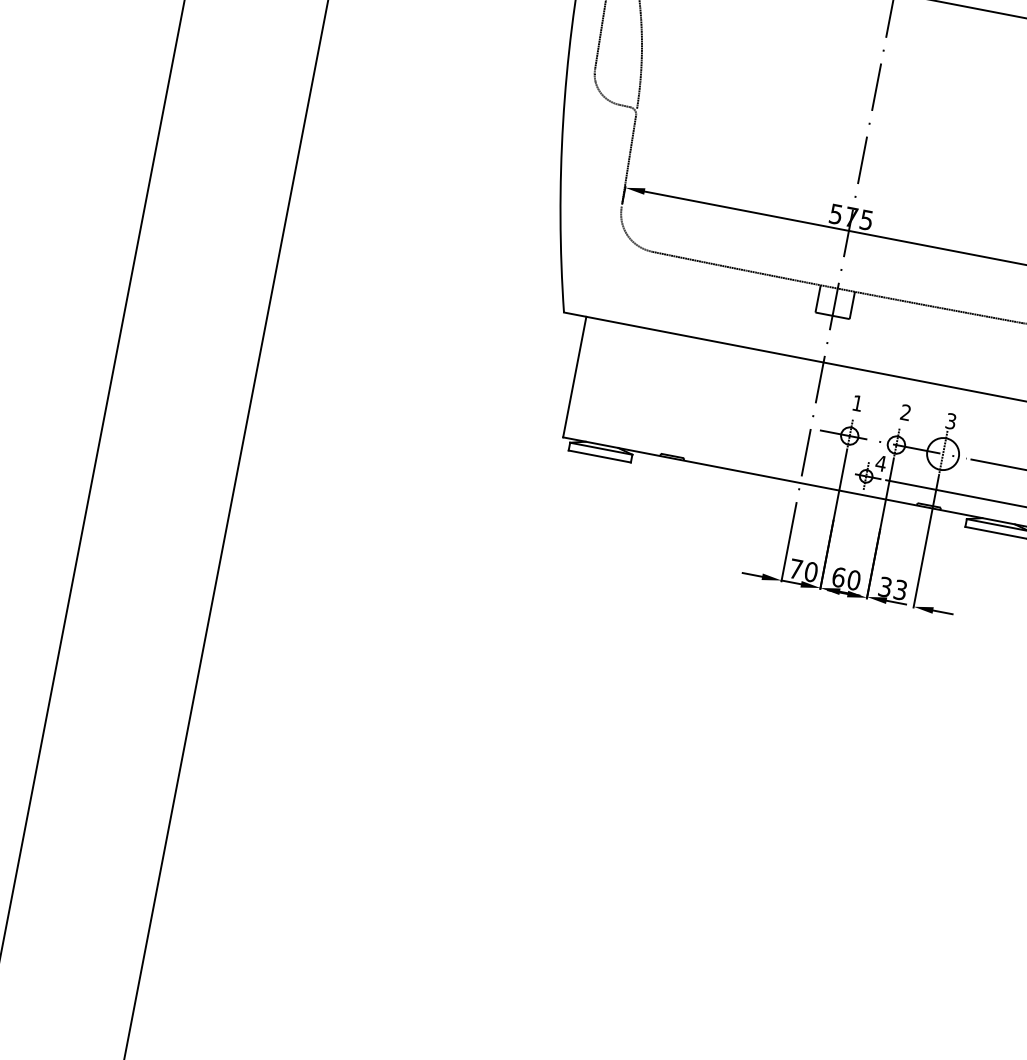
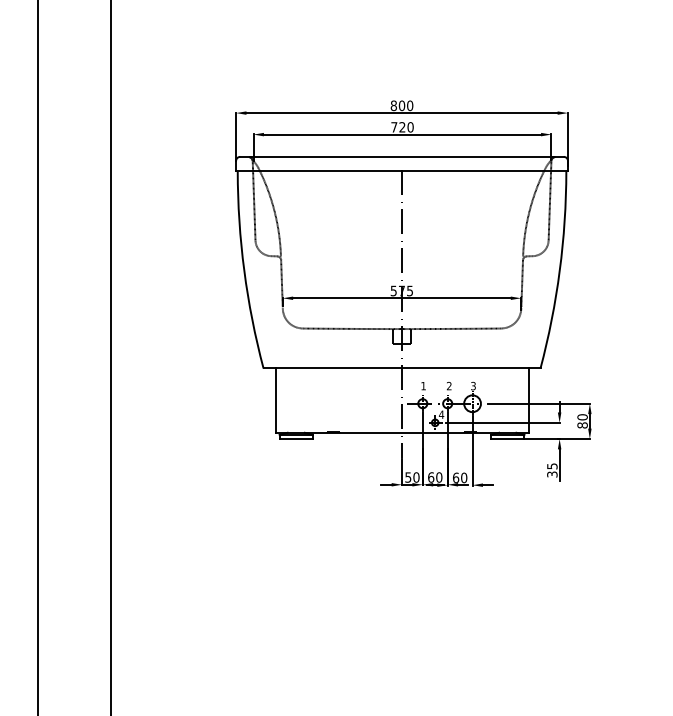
text: (796, 569) -> (408, 477), 70 -> 50
text: (893, 587) -> (460, 477), 33 -> 60

